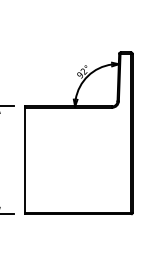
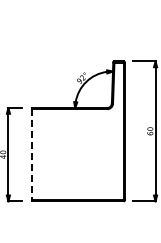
line: (24, 161) -> (31, 155), solid -> dashed

